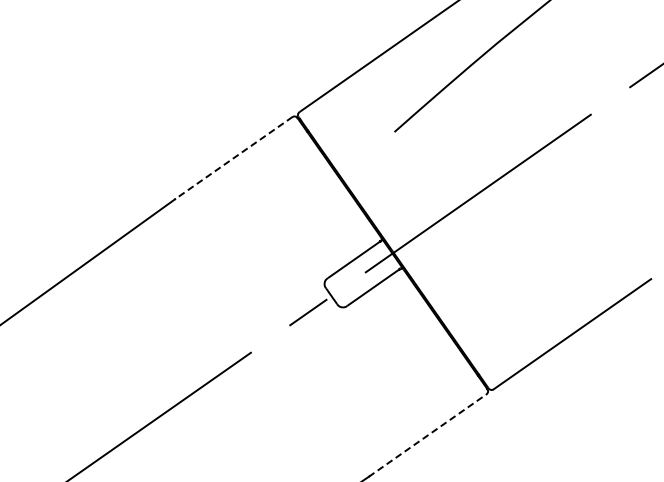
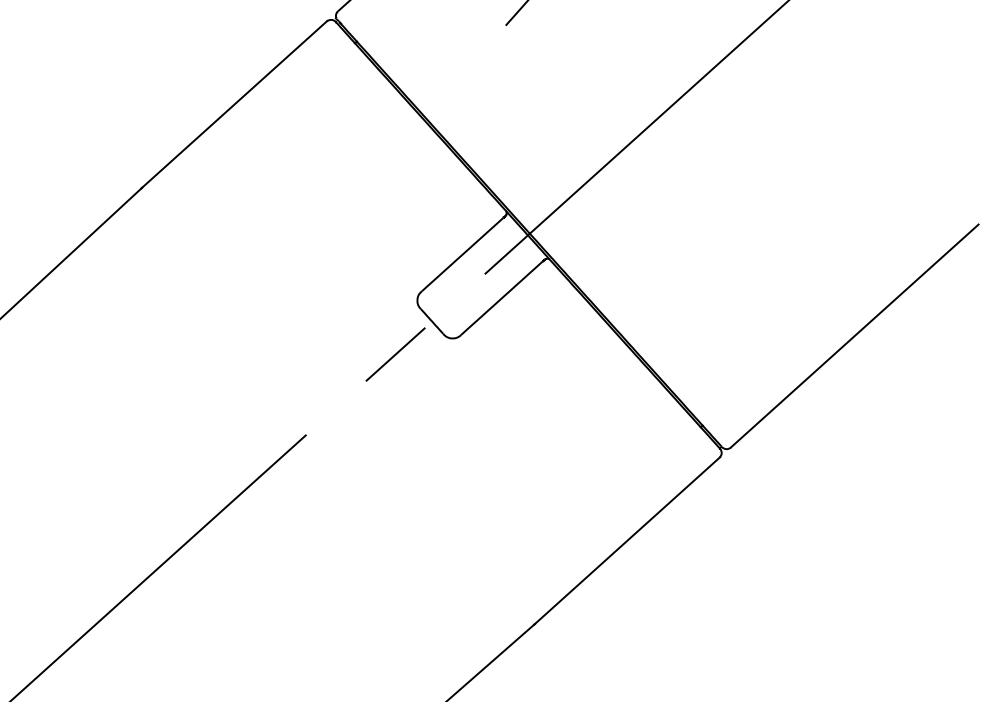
line: (233, 158) -> (234, 105), dashed -> solid
line: (428, 435) -> (628, 540), dashed -> solid

